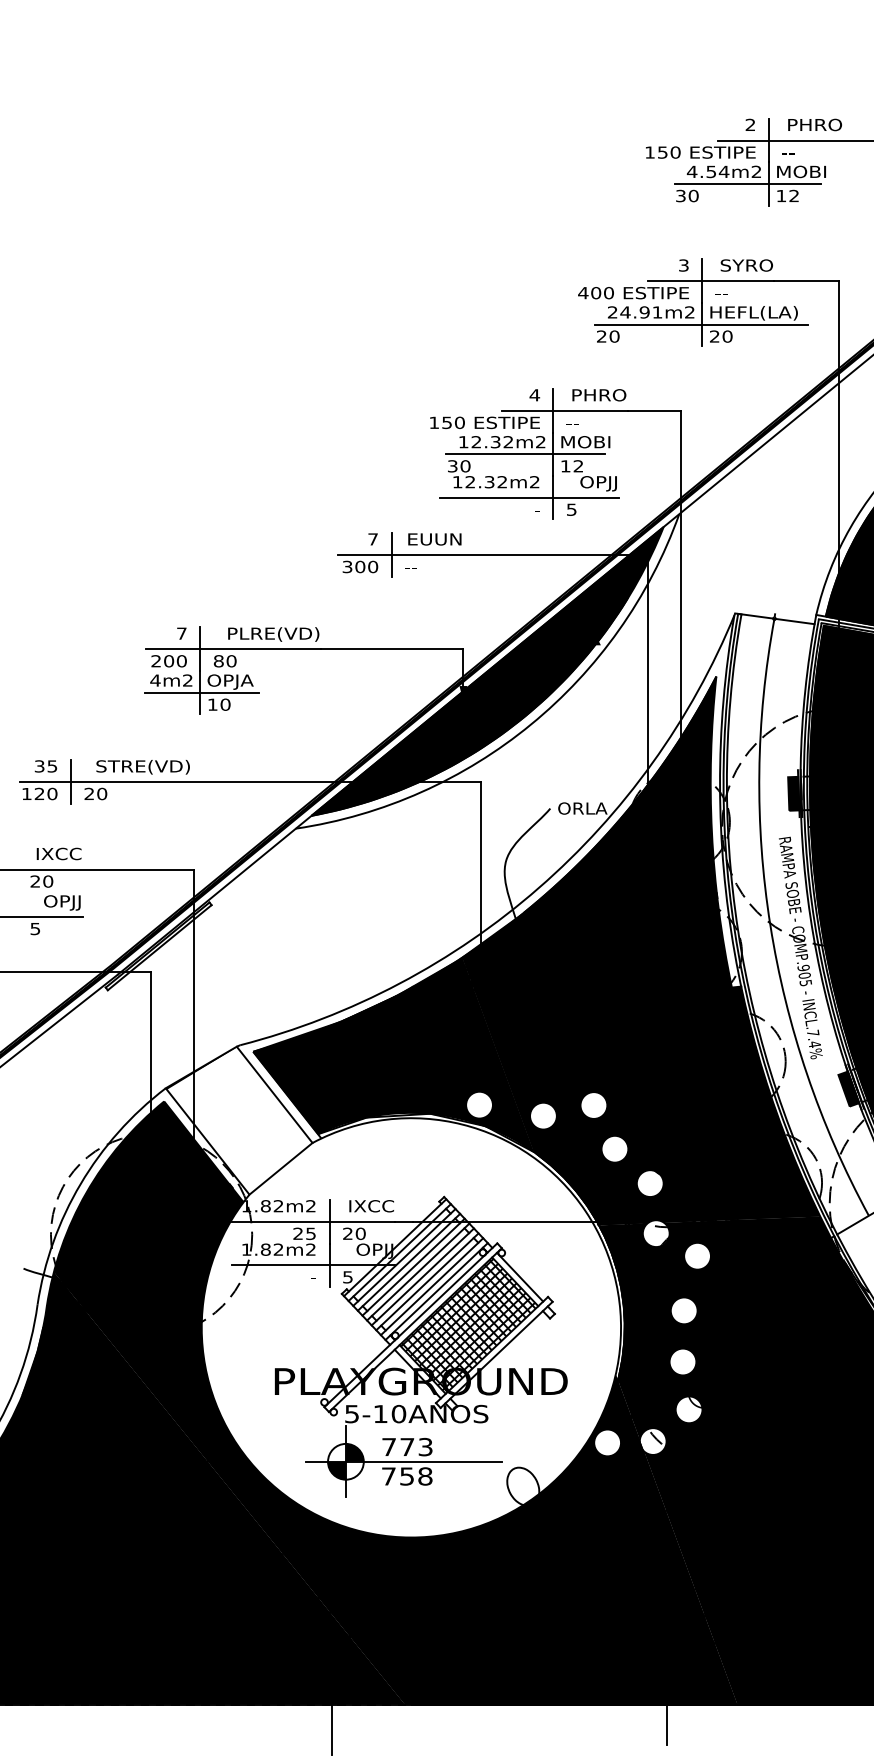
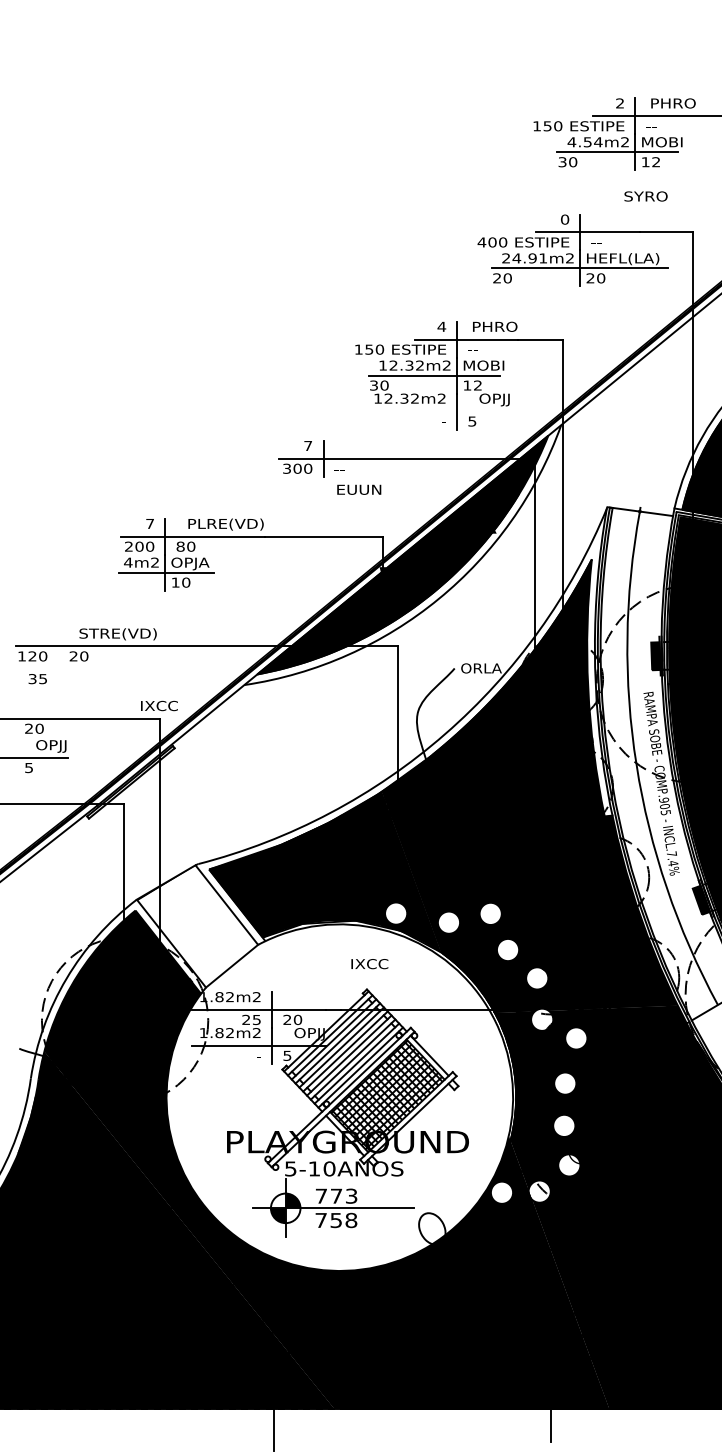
text: (683, 265) -> (564, 219), 3 -> 0
text: (746, 265) -> (645, 196), moved
line: (529, 497) -> (437, 411), removed
text: (434, 539) -> (358, 489), moved
text: (45, 766) -> (37, 679), moved
line: (70, 781) -> (58, 646), removed
text: (58, 853) -> (158, 705), moved
text: (371, 1206) -> (369, 964), moved

